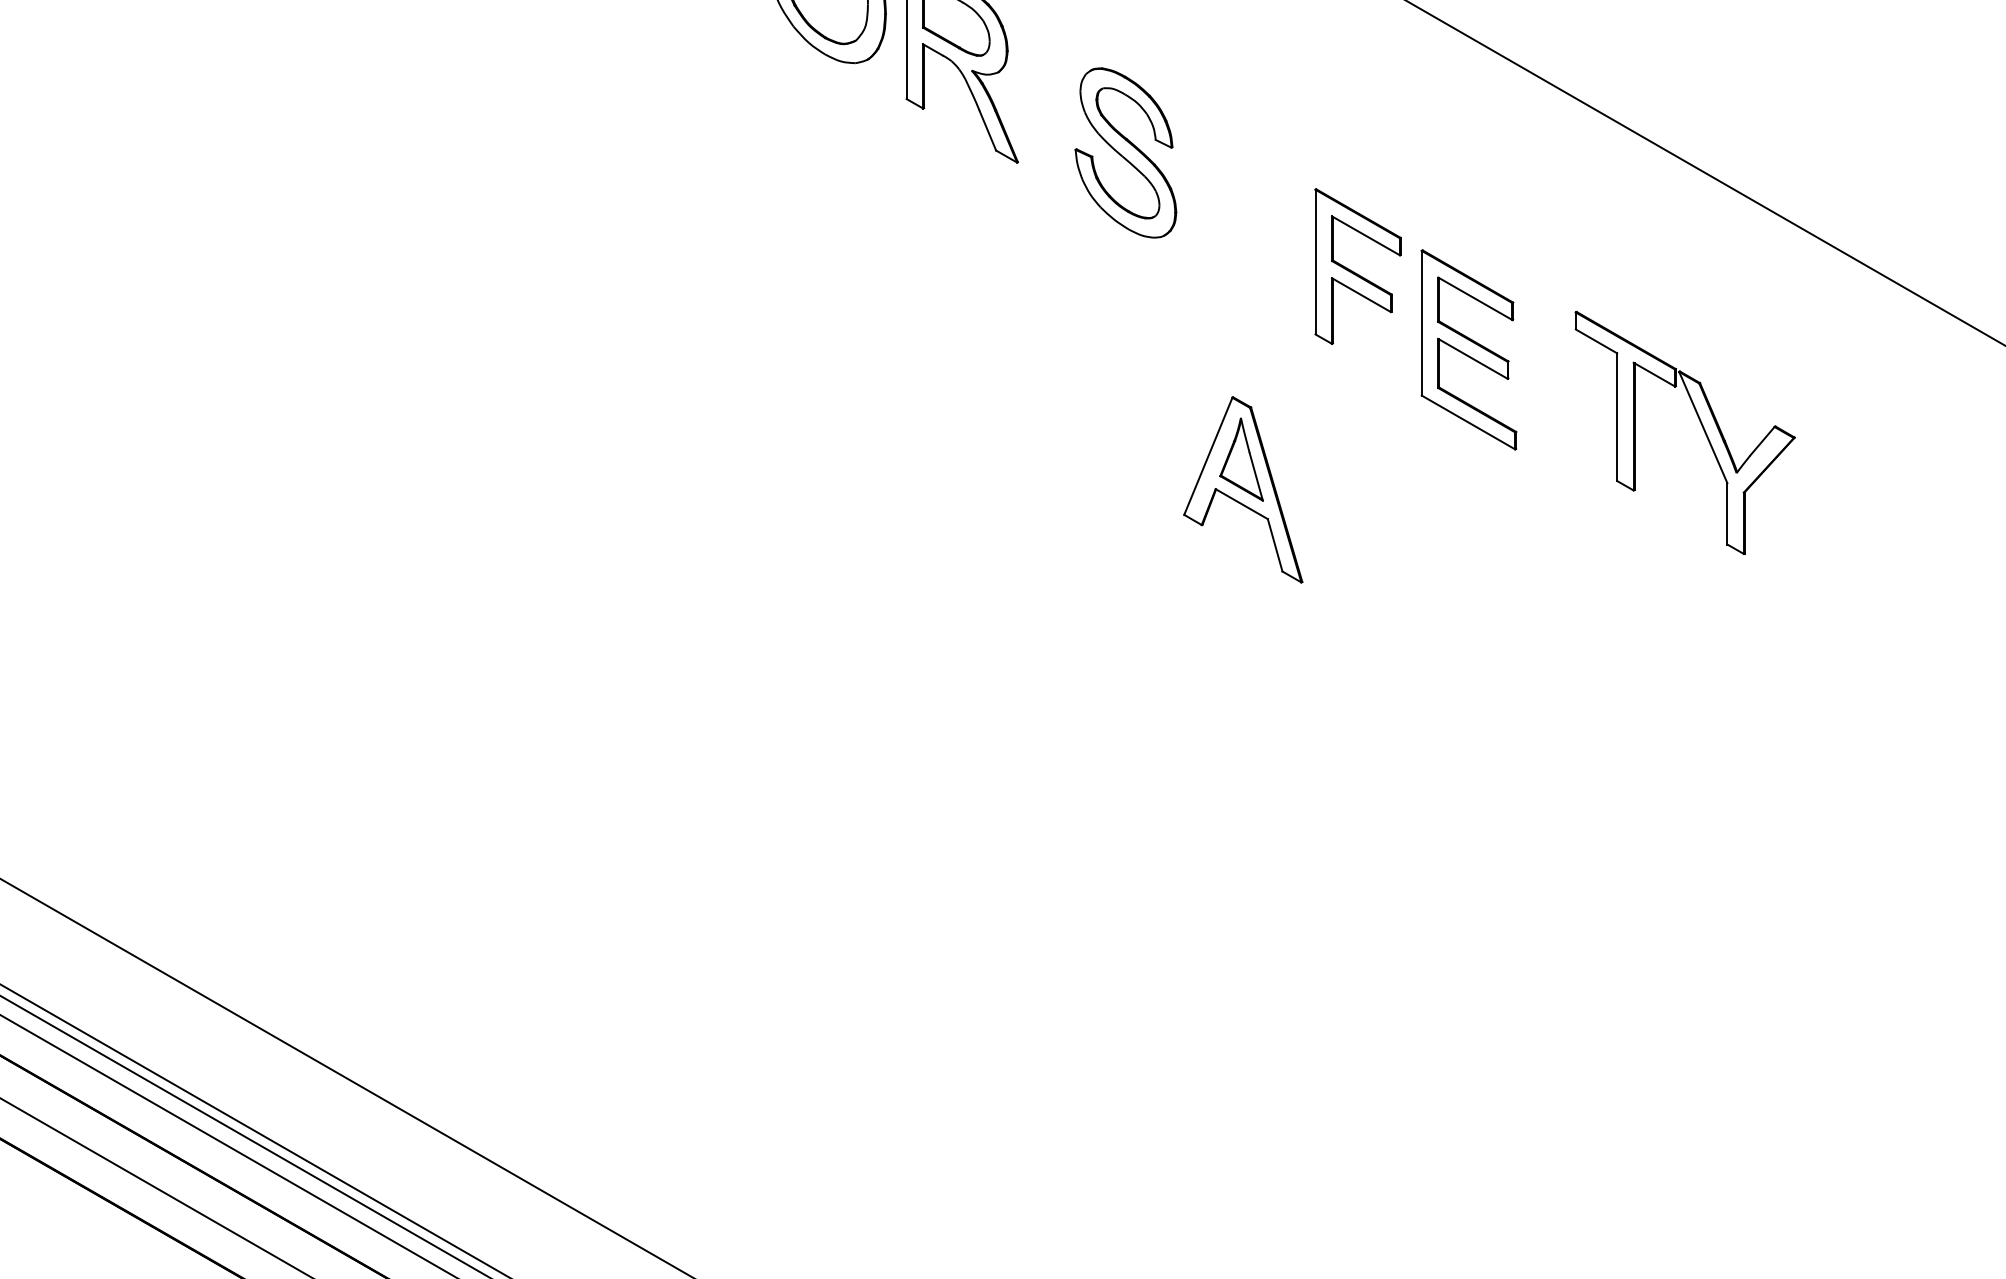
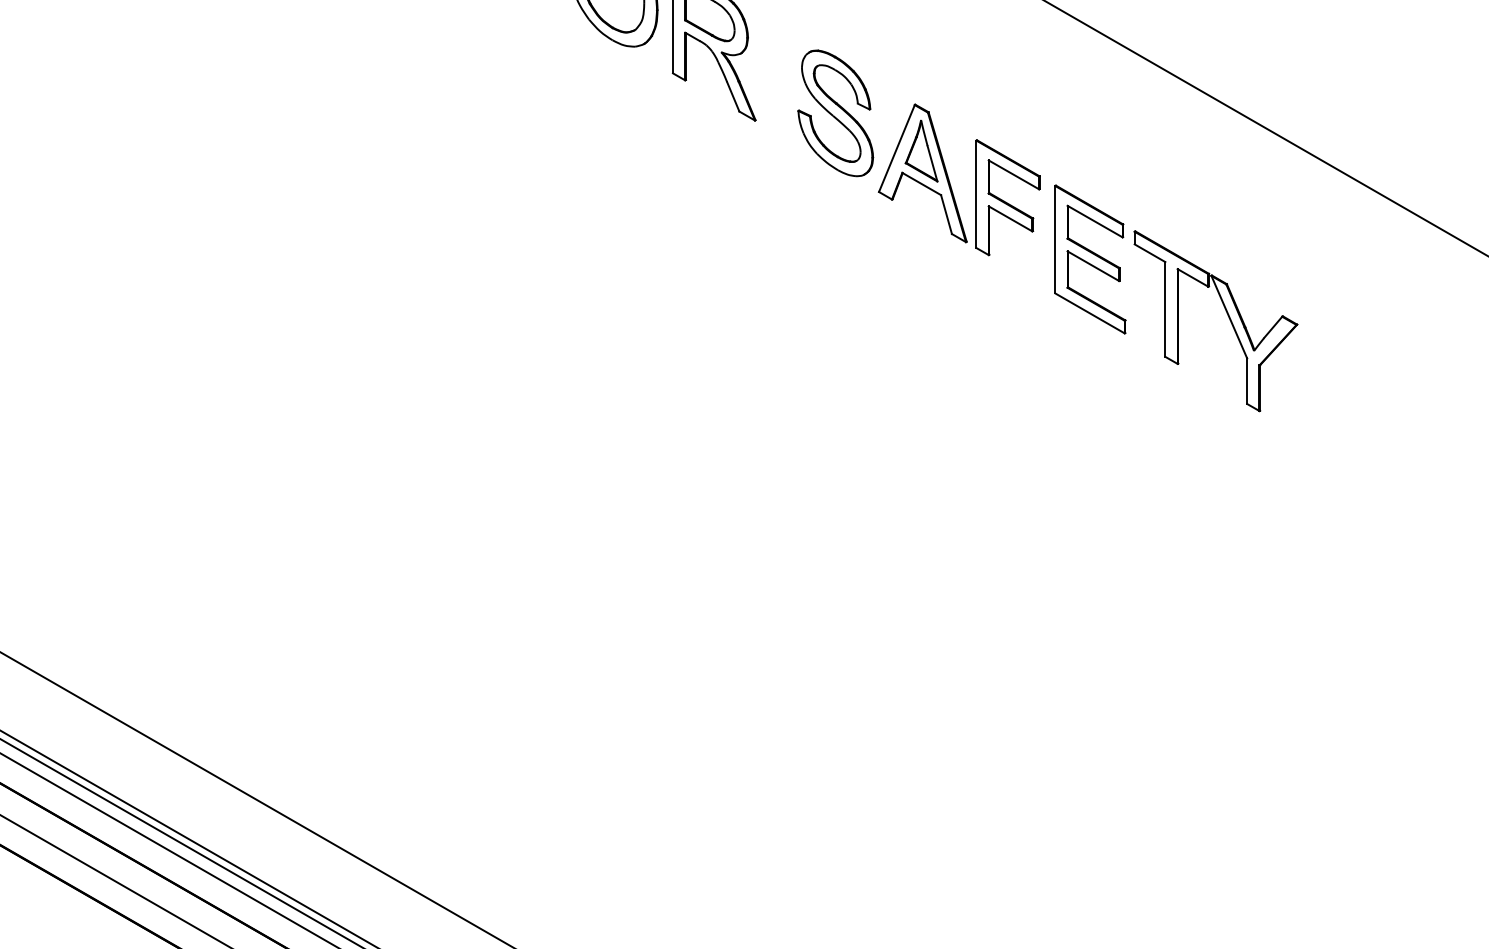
part: (1702, 429) -> (1228, 318), moved
part: (1242, 489) -> (922, 173), moved

